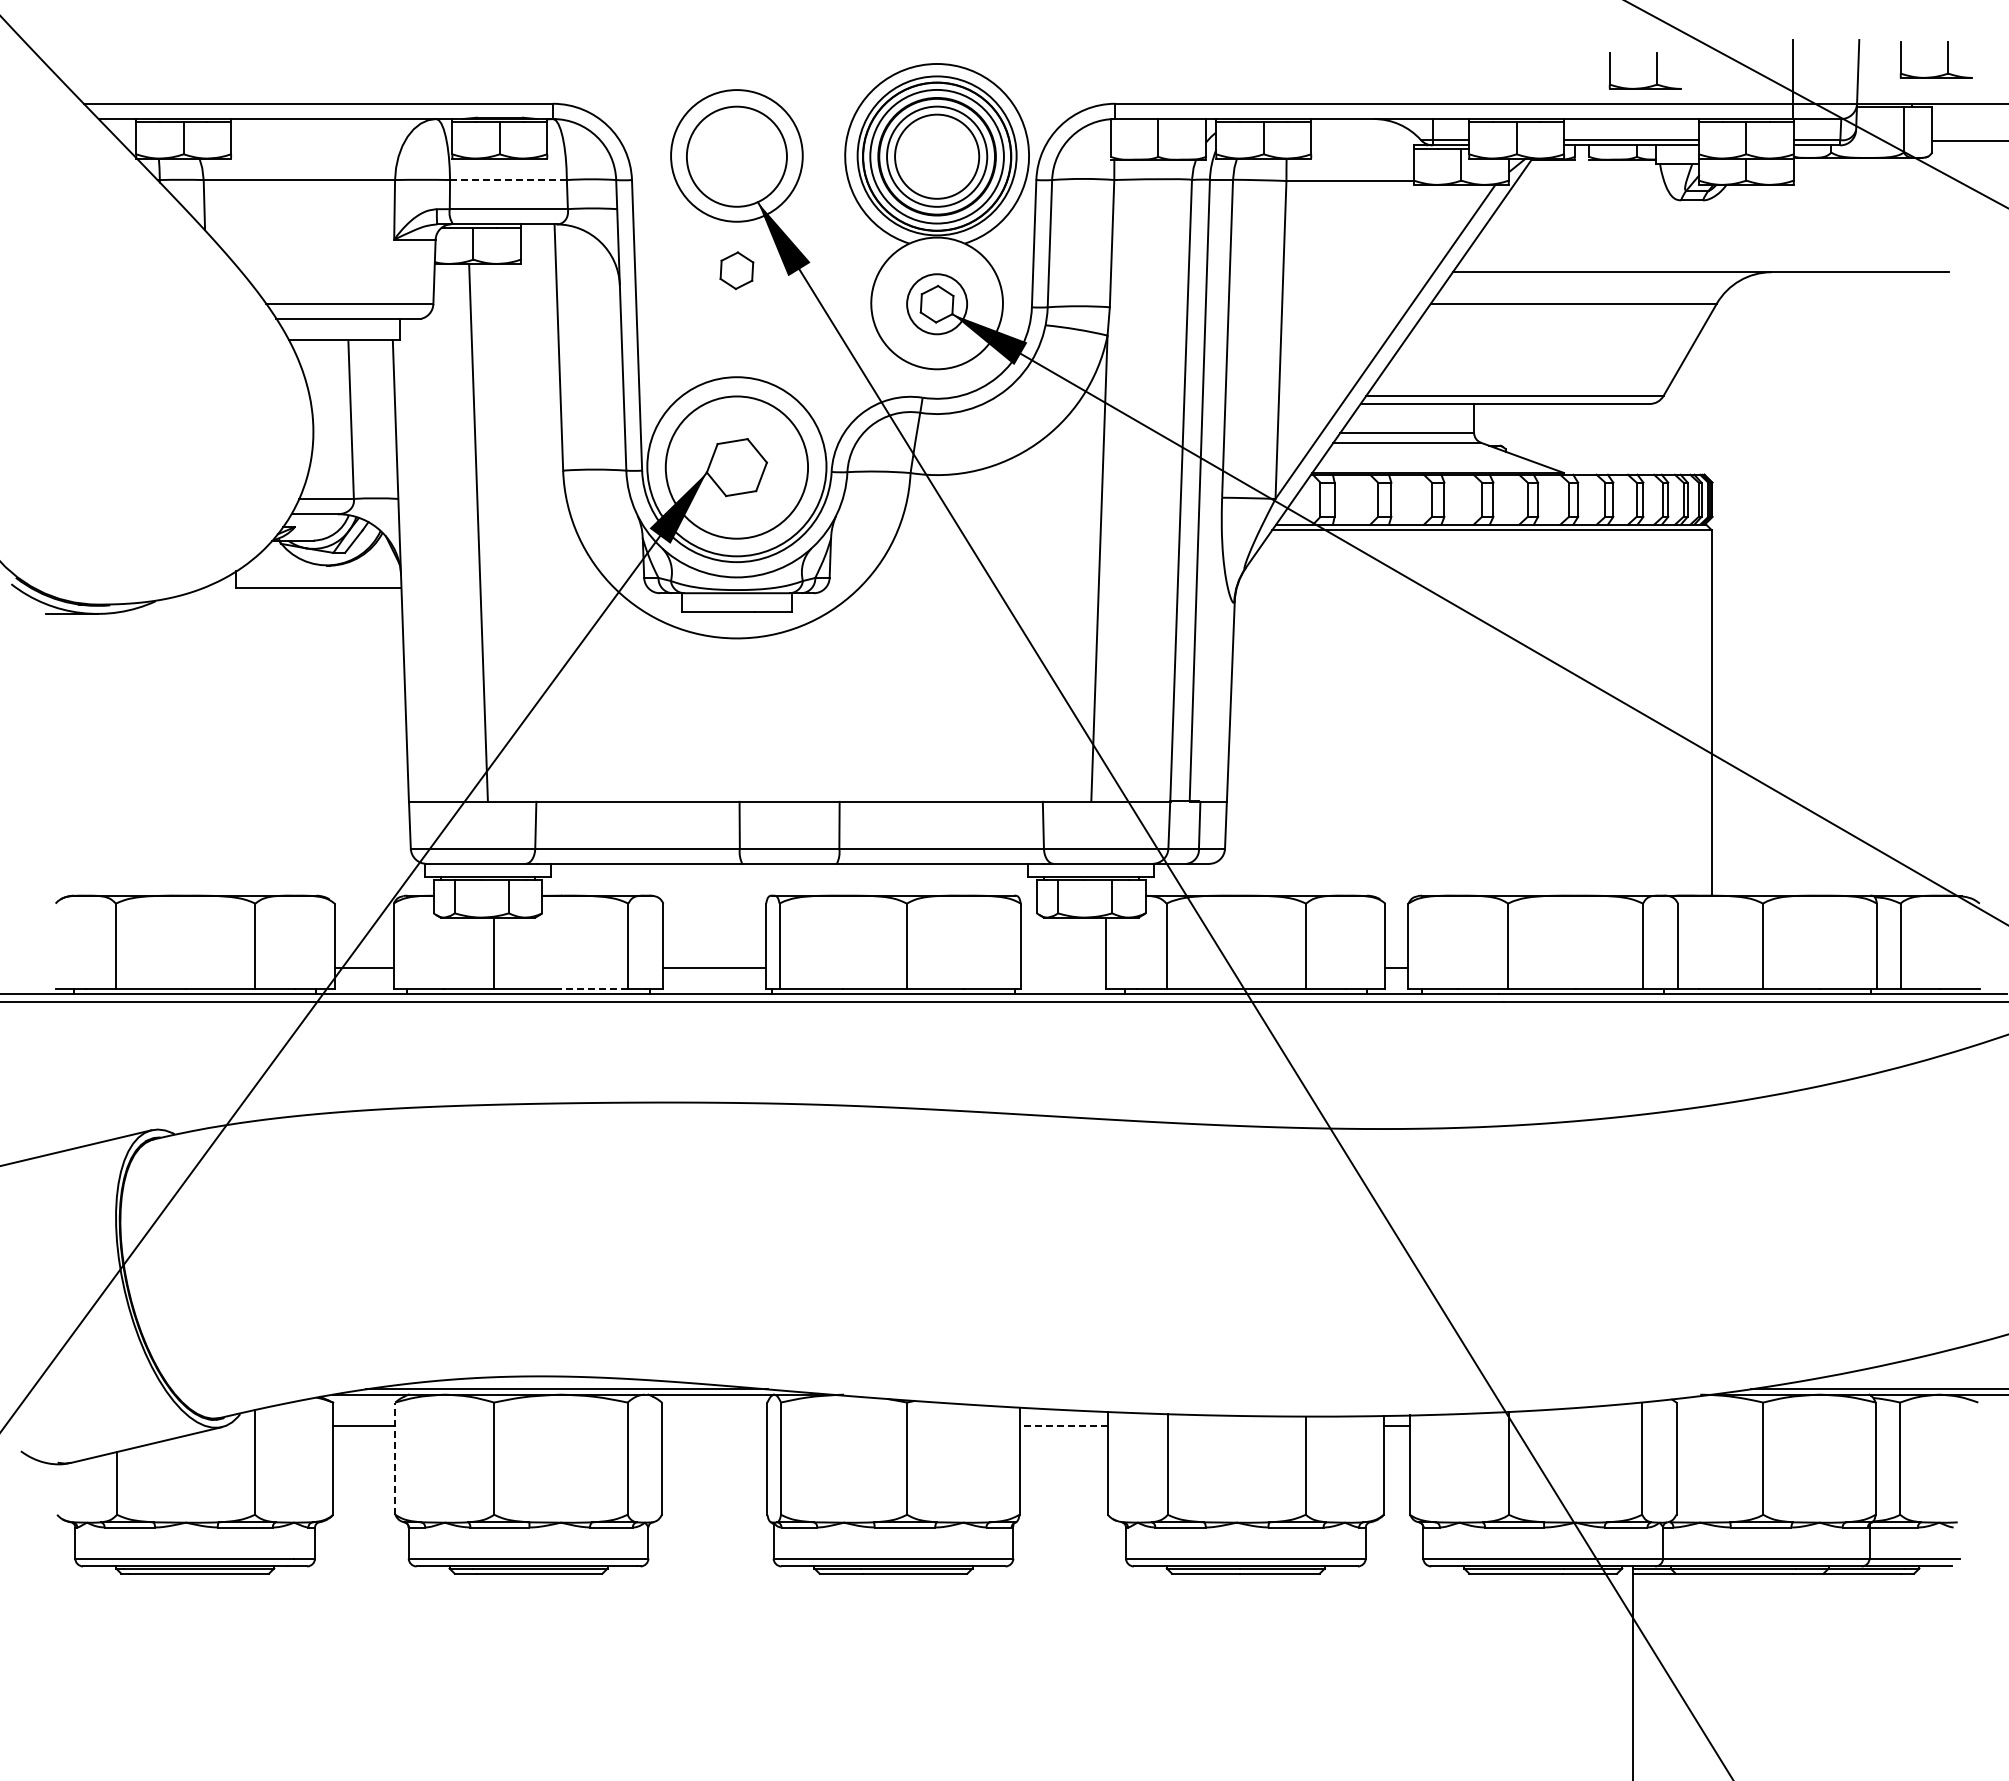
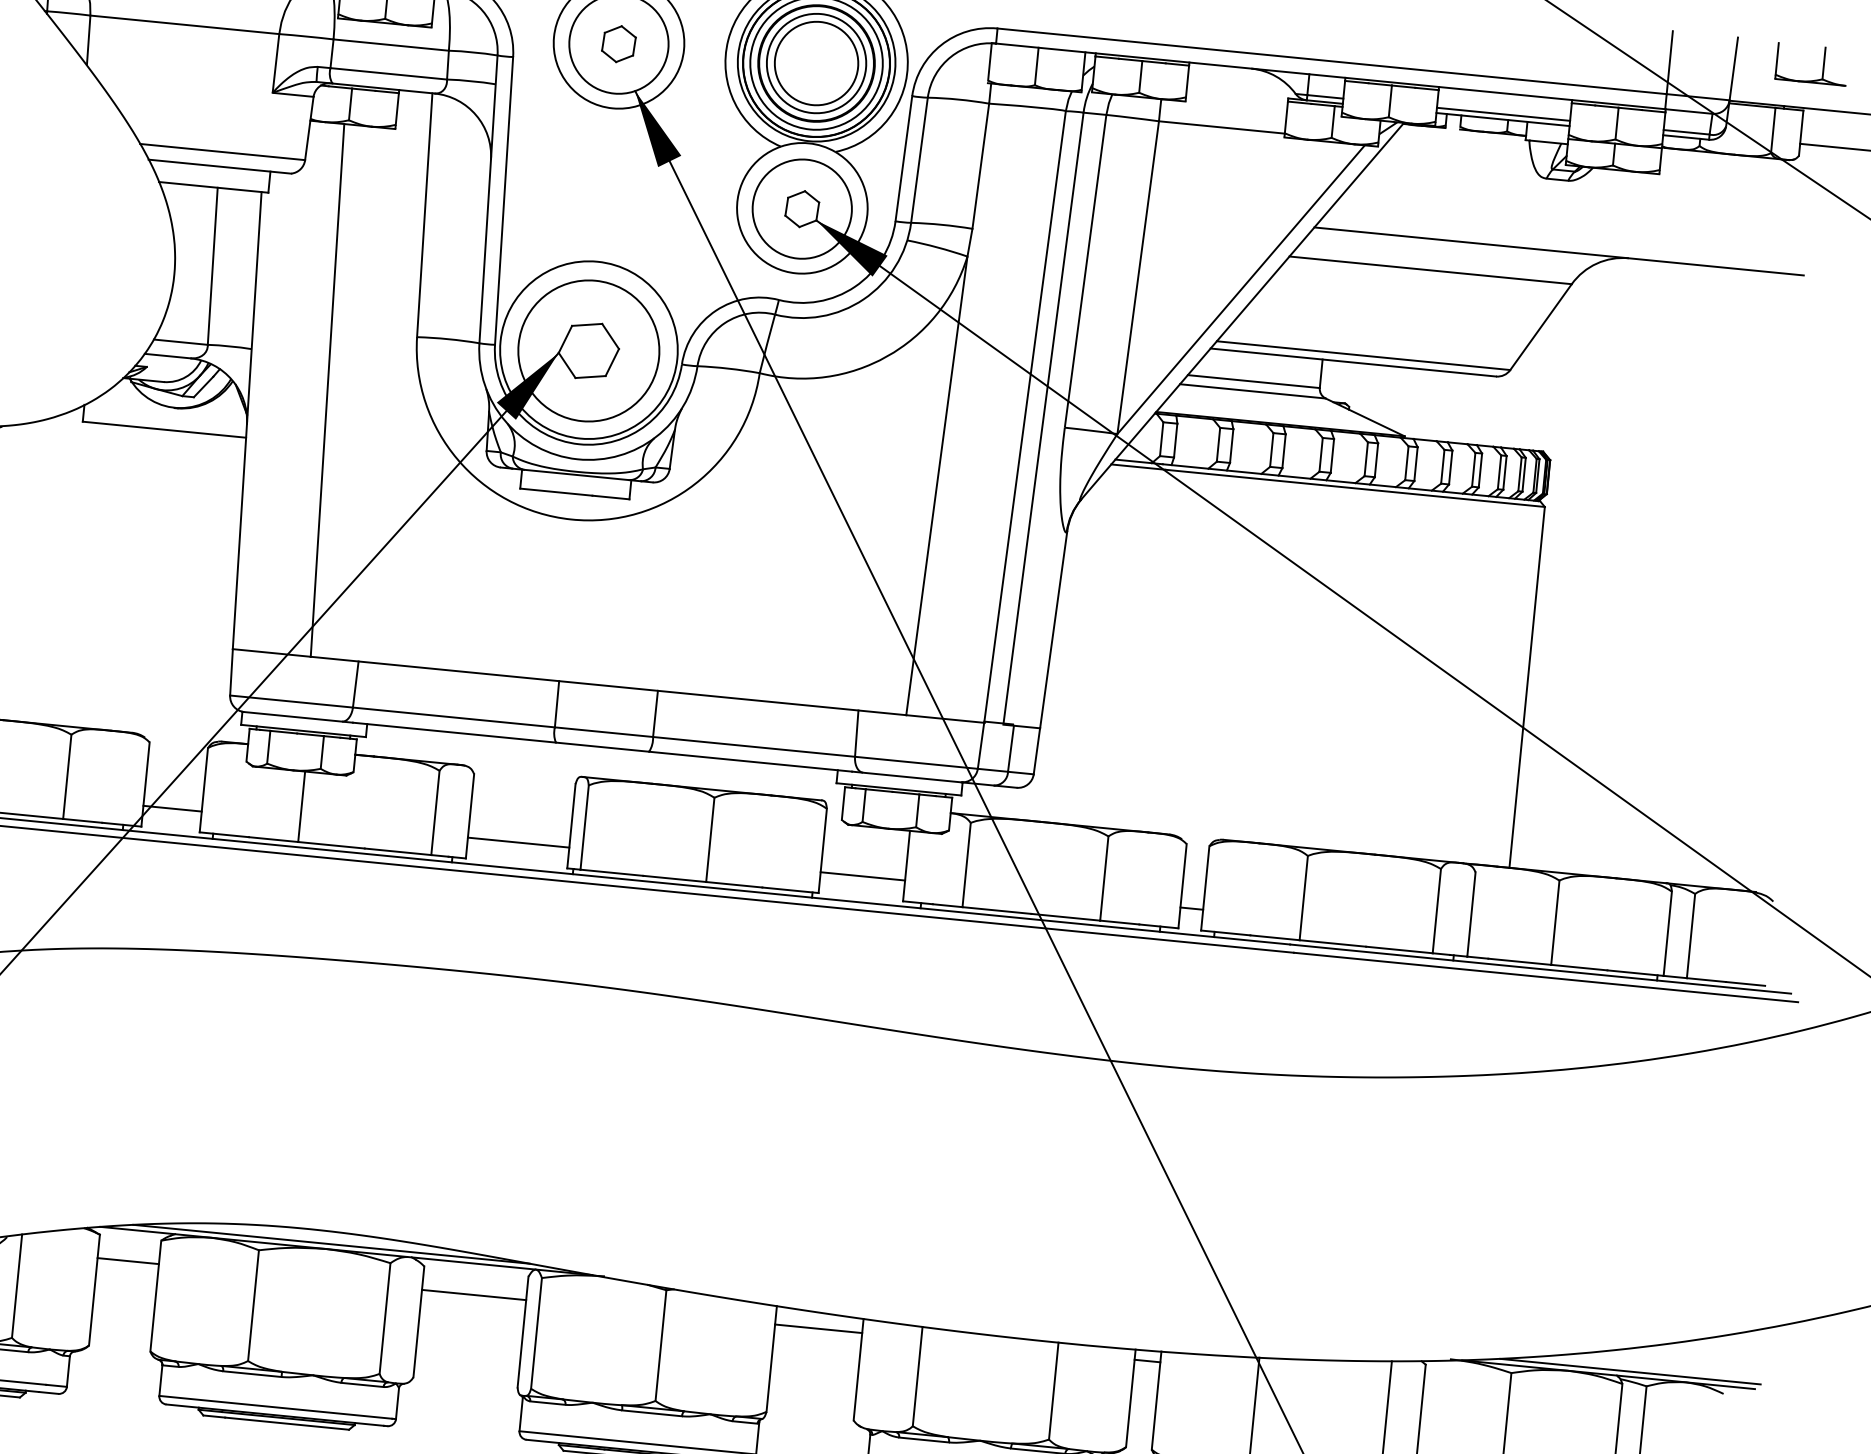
part: (1656, 70) -> (1534, 48), removed
line: (507, 180) -> (390, 45), dashed -> solid
part: (736, 270) -> (618, 43), moved
circle: (937, 304) -> (802, 209), size x1.67
line: (1063, 967) -> (862, 875), added
line: (594, 988) -> (397, 851), dashed -> solid
line: (714, 1426) -> (473, 1295), added
line: (1063, 1426) -> (818, 1328), dashed -> solid
line: (395, 1458) -> (156, 1295), dashed -> solid

